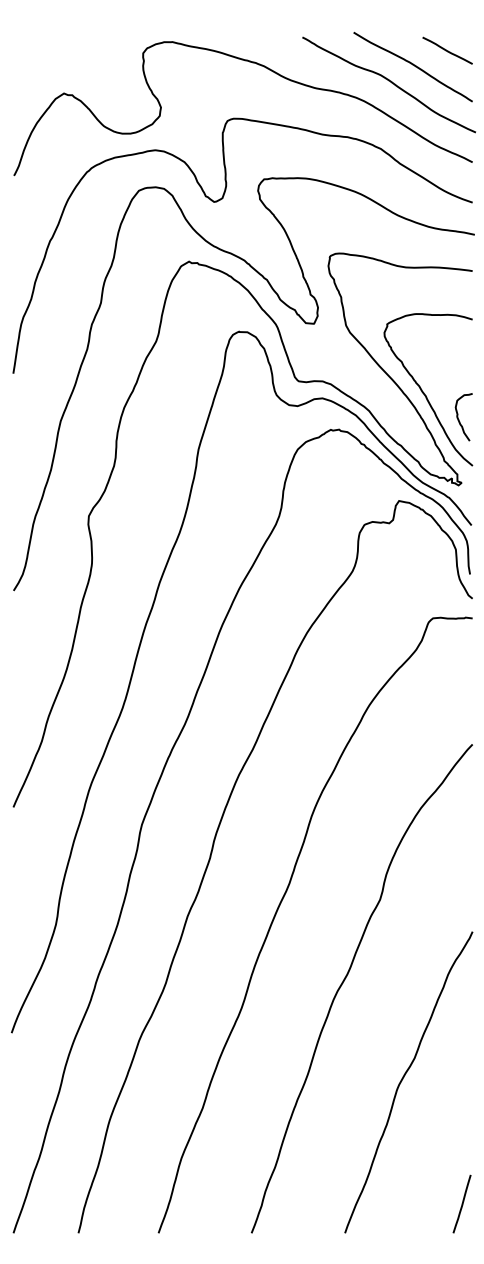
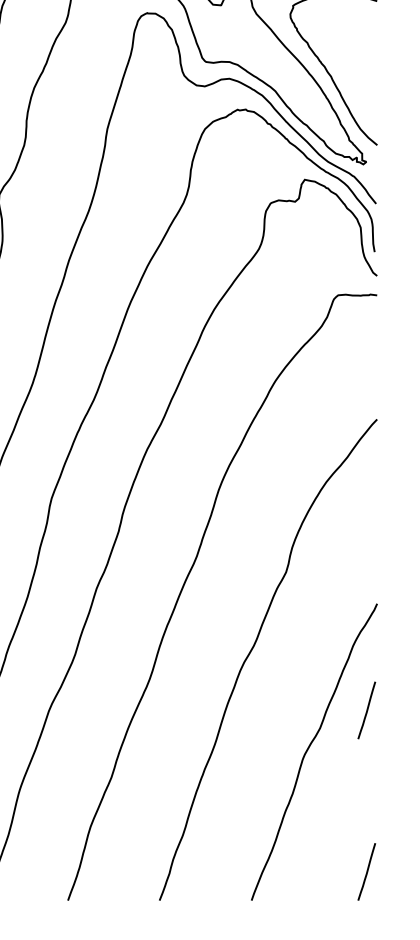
curve: (459, 419) -> (364, 99), removed
line: (461, 1039) -> (366, 709), added

